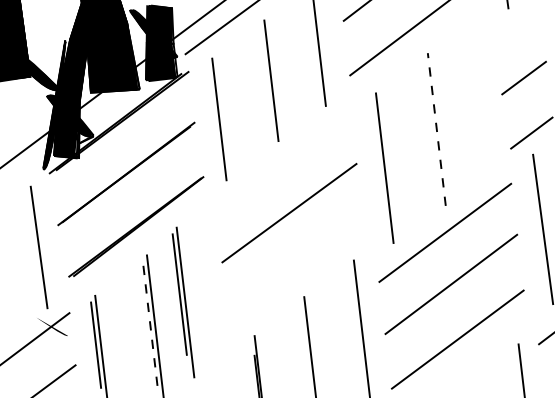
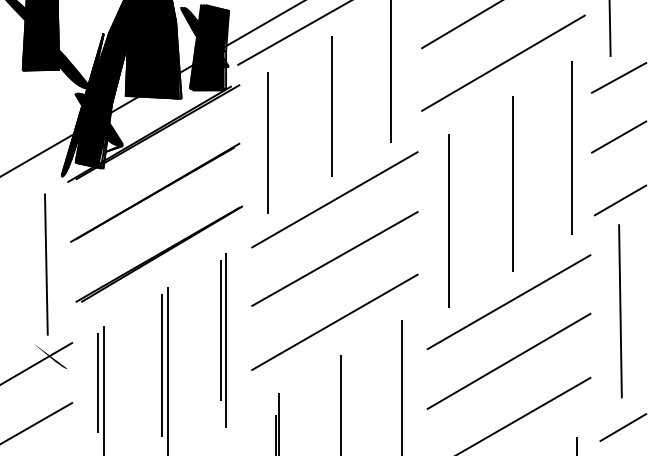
line: (518, 26) -> (619, 77), added
line: (483, 92) -> (571, 147), added
line: (437, 129) -> (513, 183), dashed -> solid
line: (283, 161) -> (334, 199), added
line: (295, 267) -> (334, 321), added
part: (183, 302) -> (223, 340), moved
line: (150, 323) -> (162, 365), dashed -> solid

